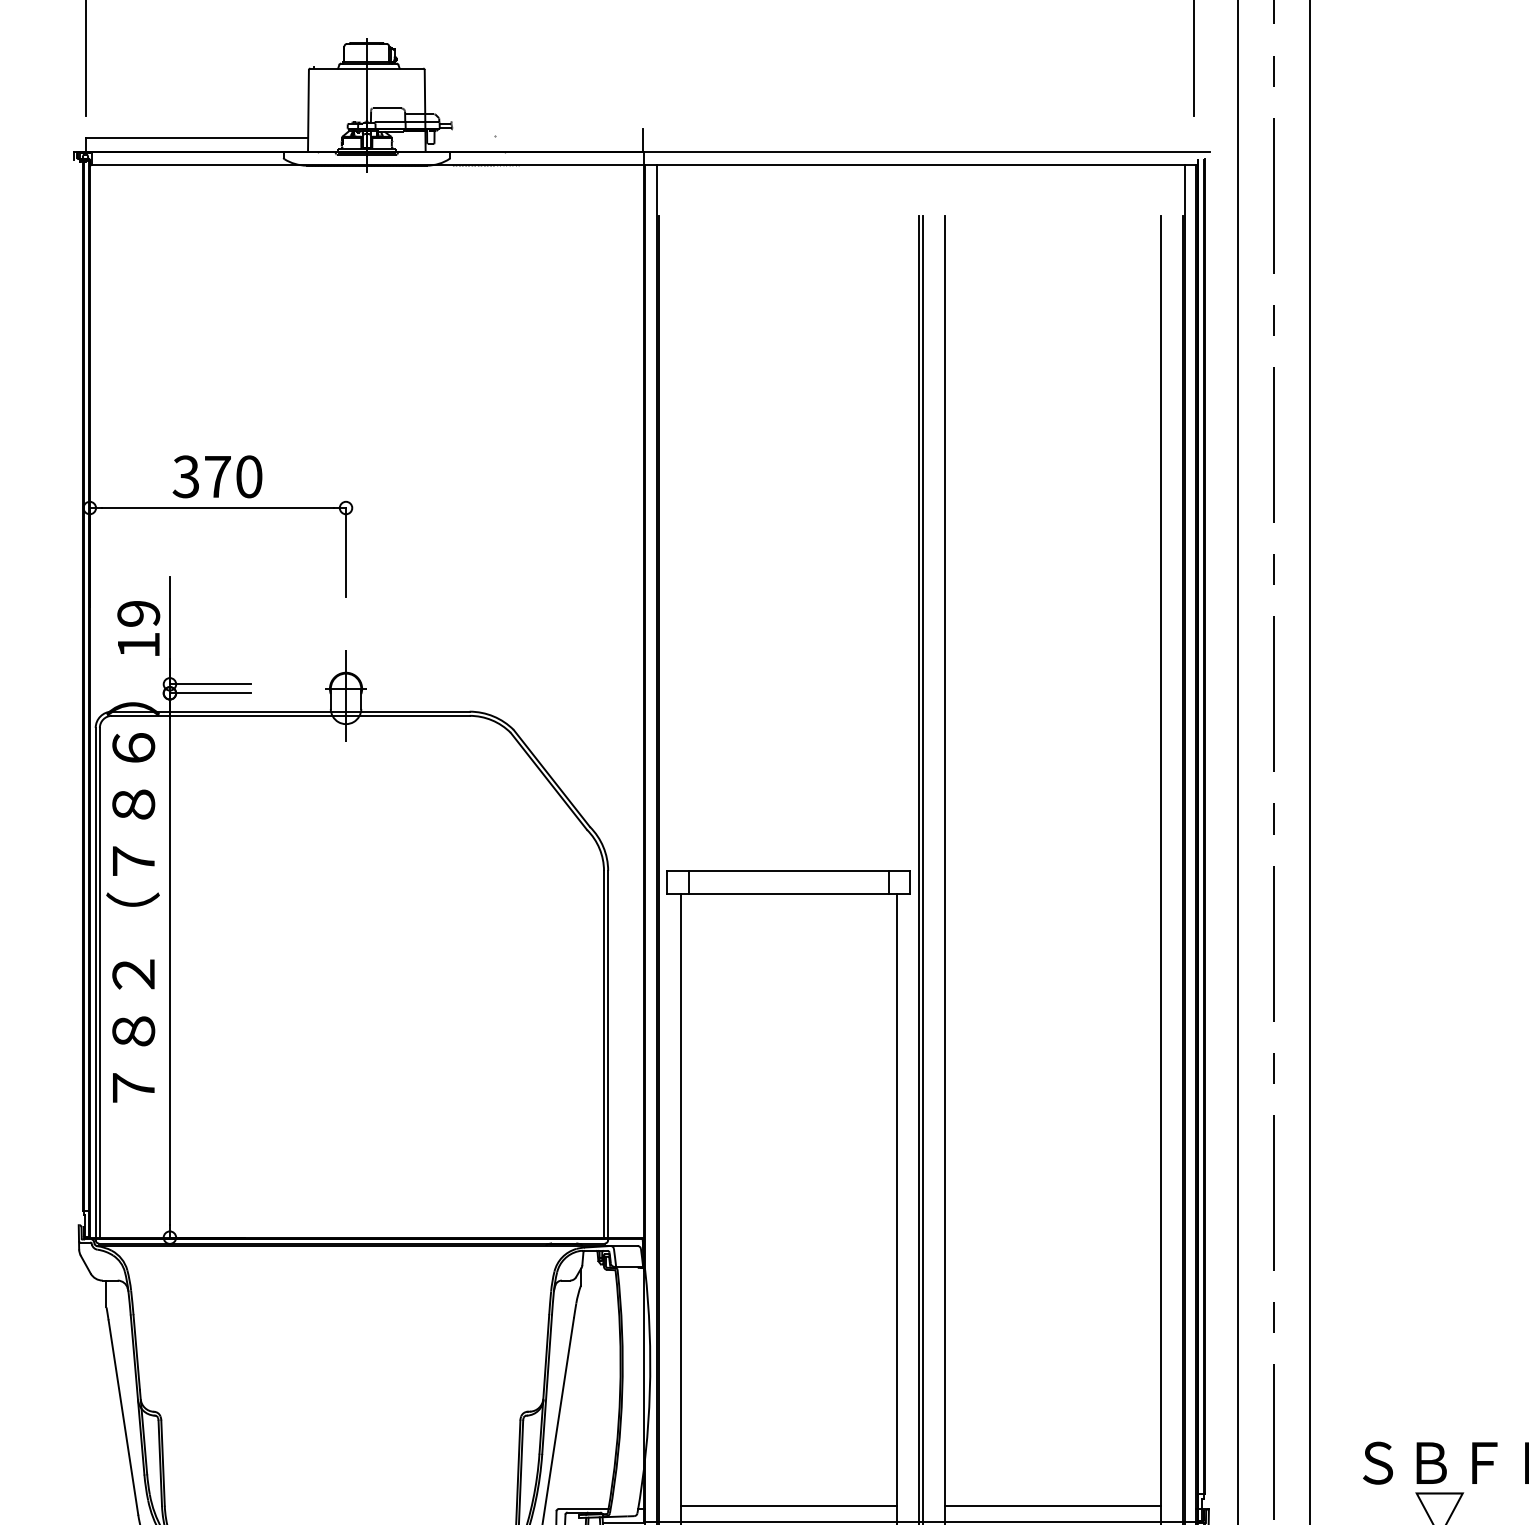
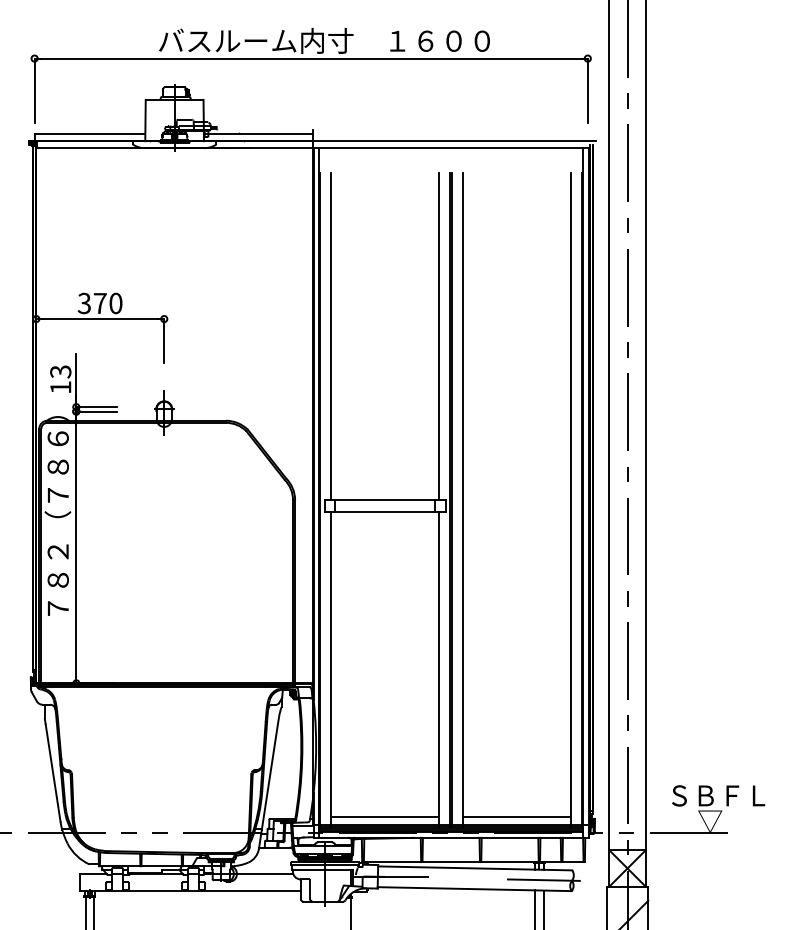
line: (532, 138) -> (257, 134), added
line: (681, 542) -> (331, 336), added
line: (897, 542) -> (439, 336), added
text: (138, 613) -> (60, 371), 19 -> 13

